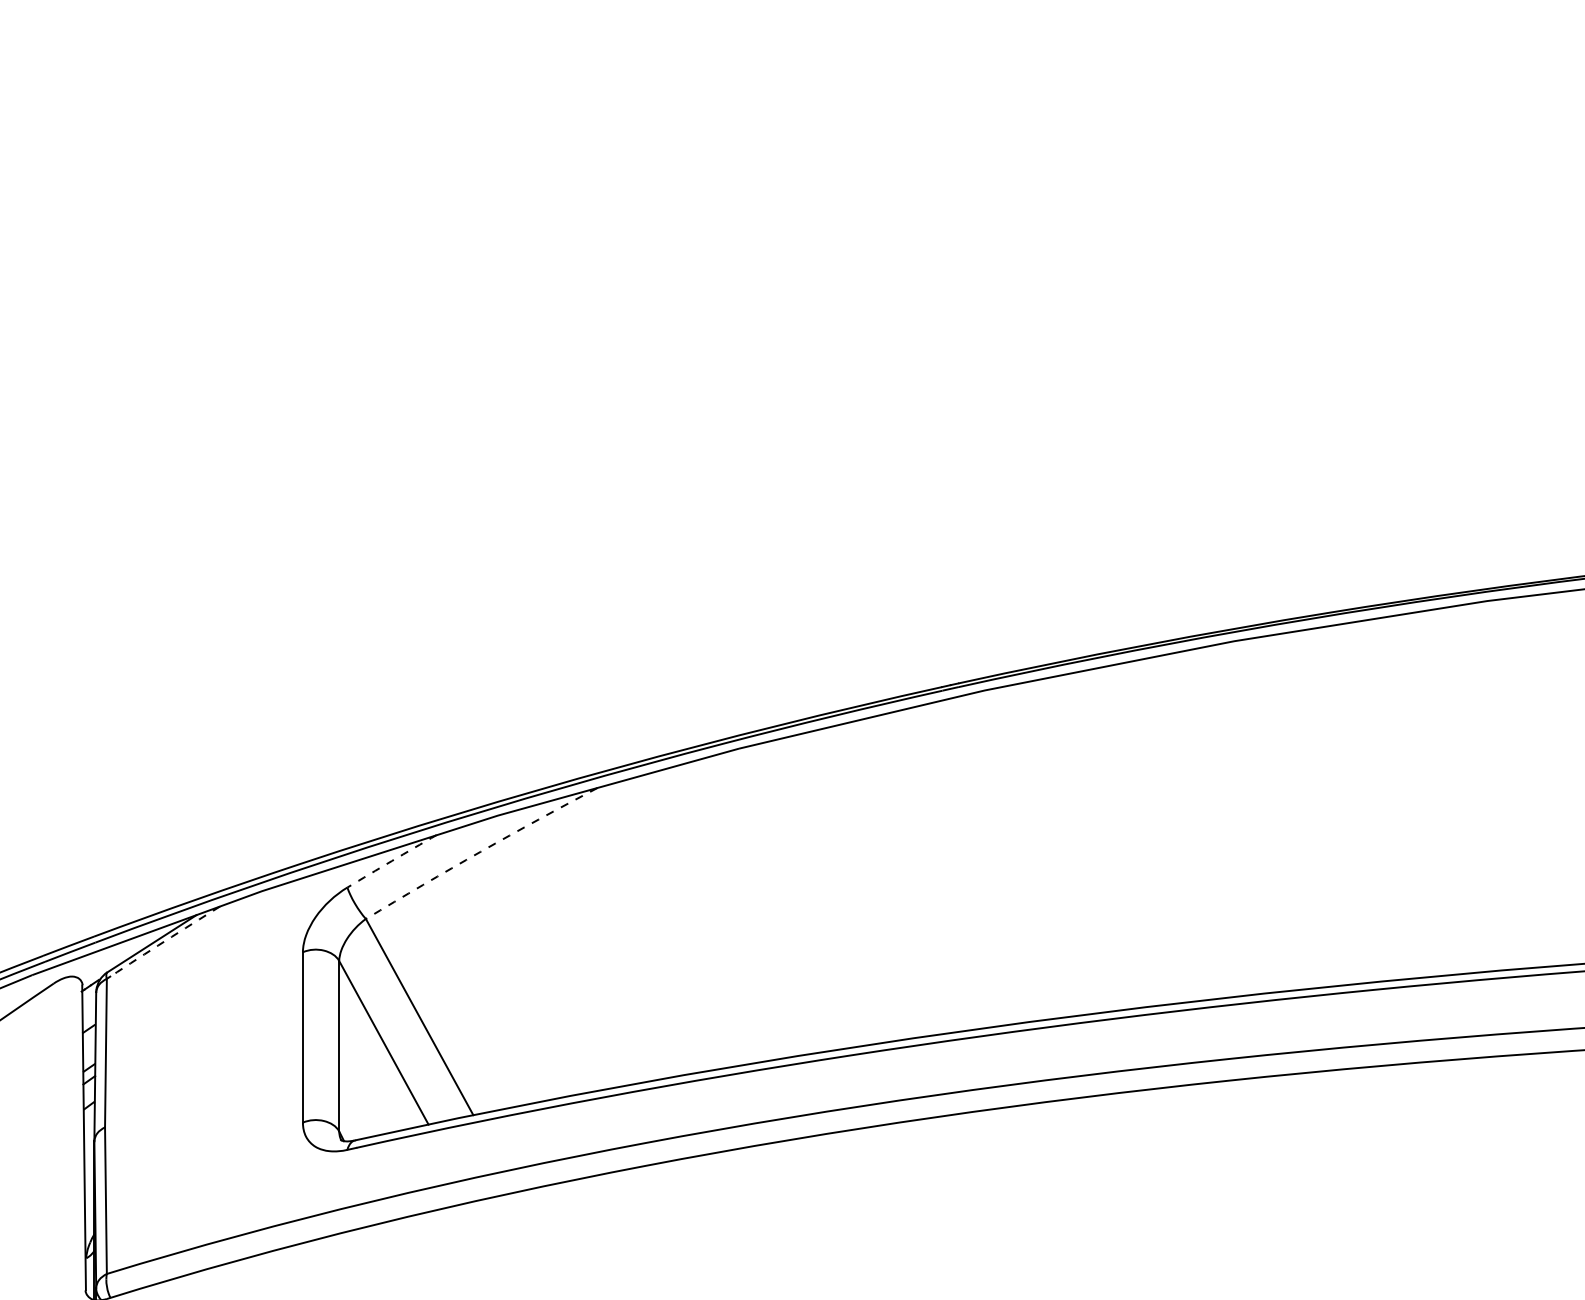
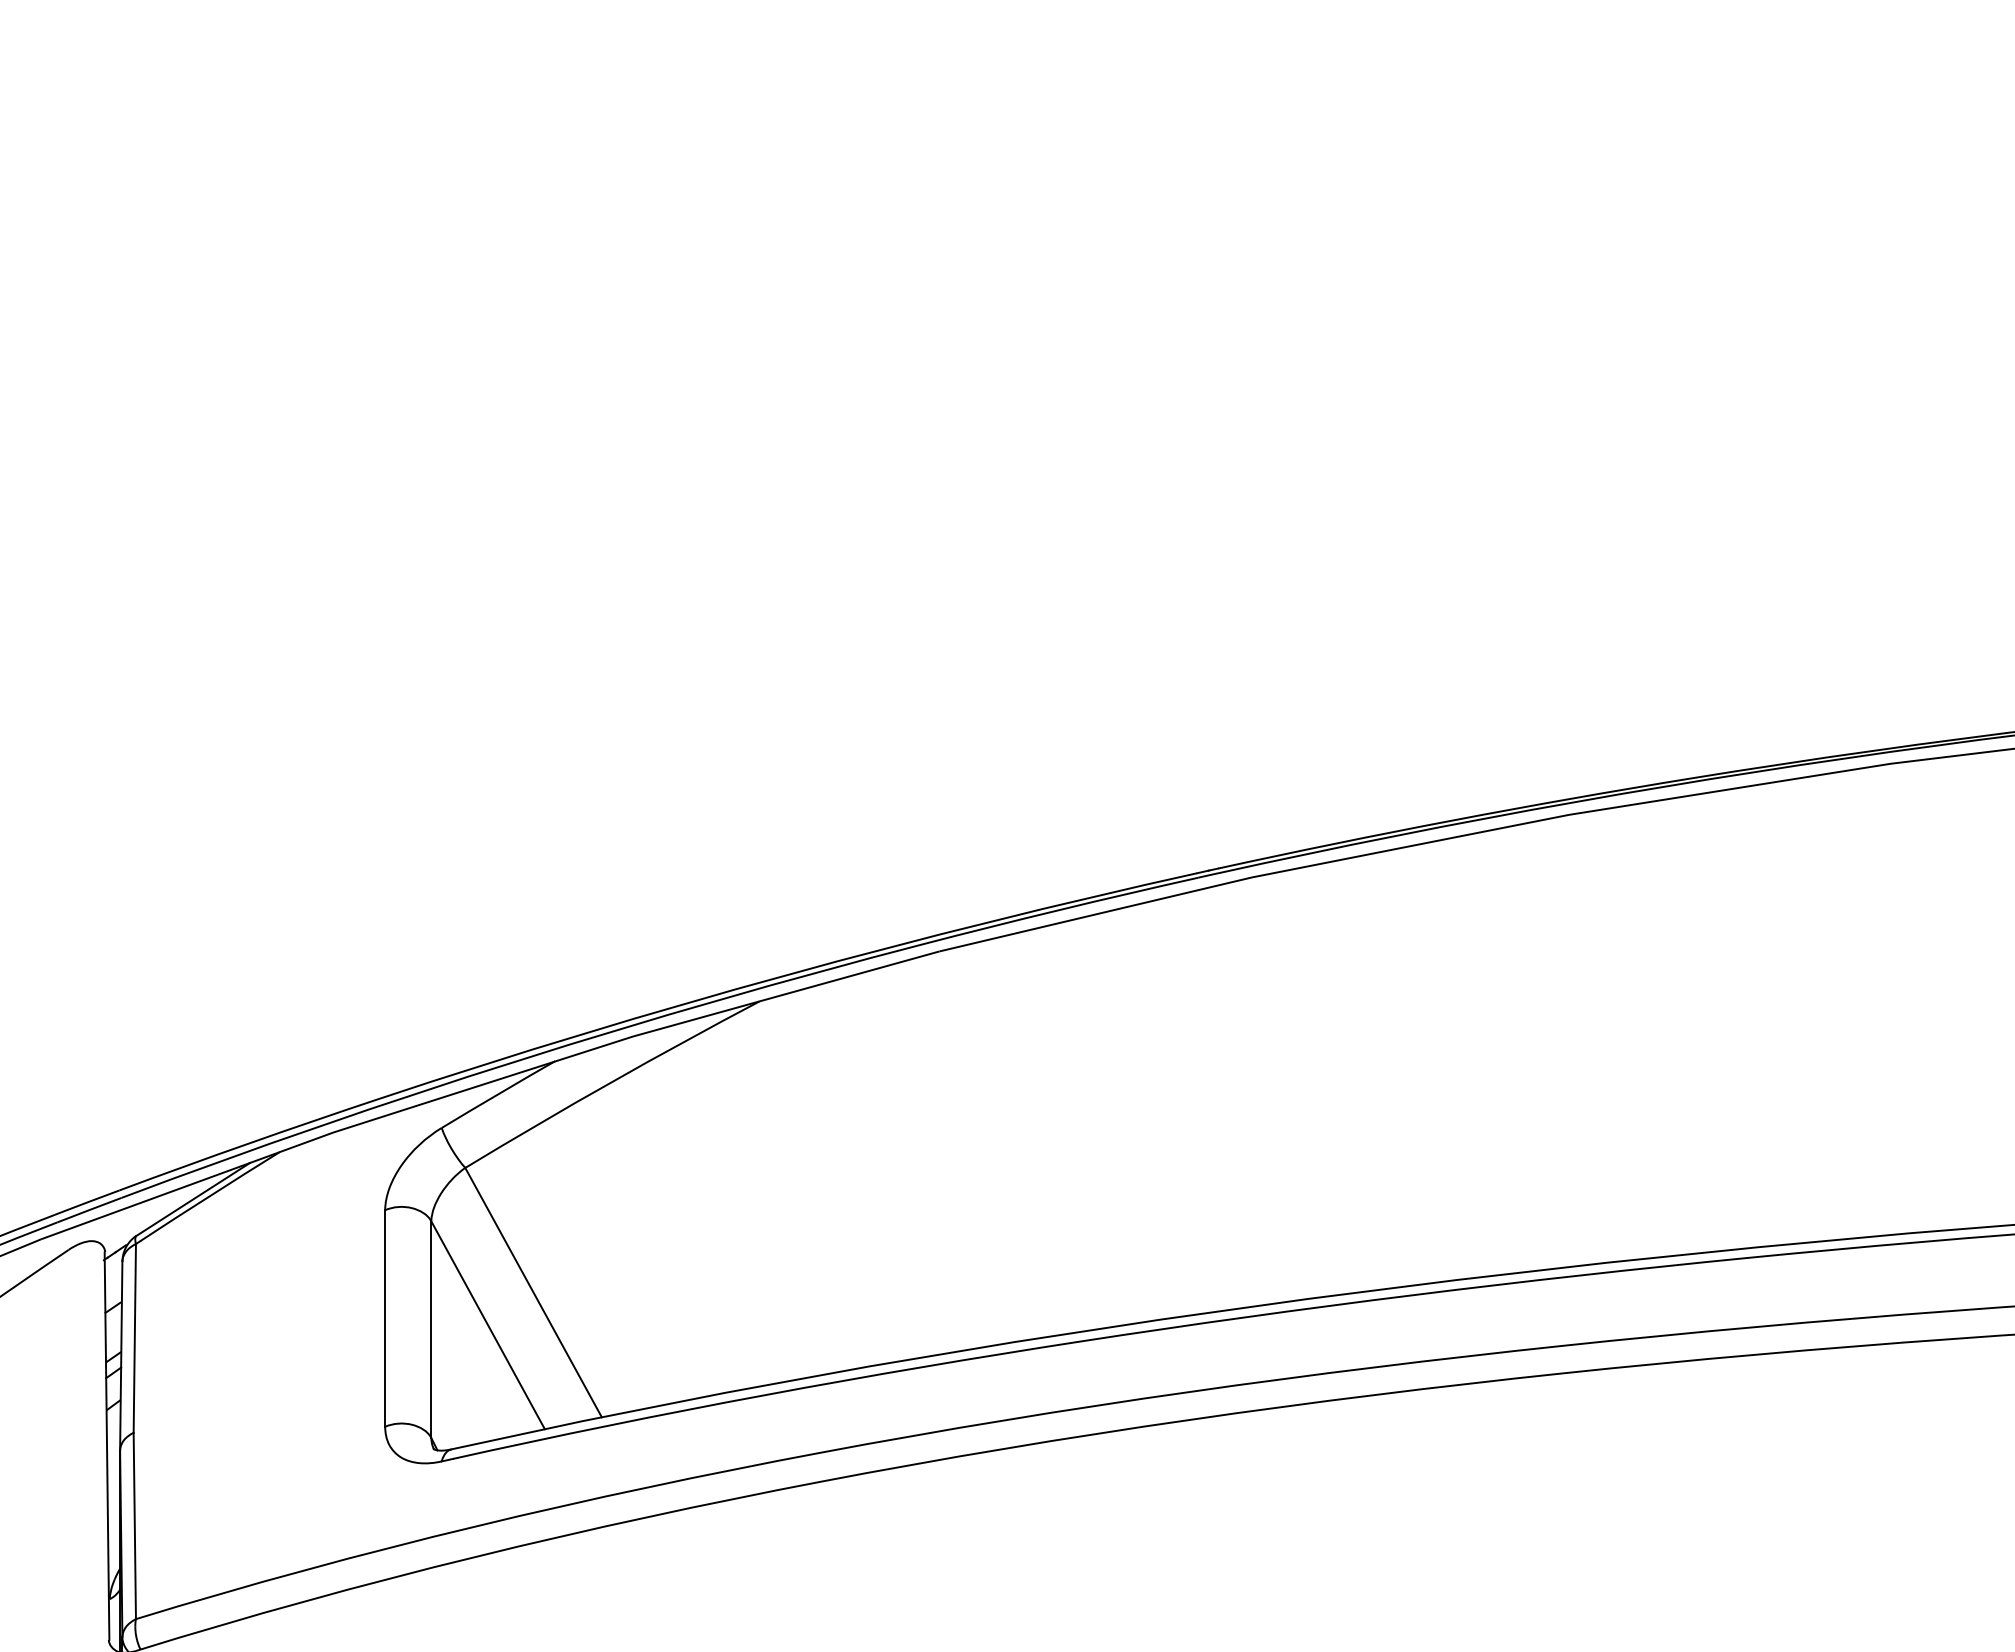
arc: (480, 851) -> (611, 1082), dashed -> solid
arc: (392, 861) -> (498, 1094), dashed -> solid
arc: (164, 941) -> (209, 1196), dashed -> solid

